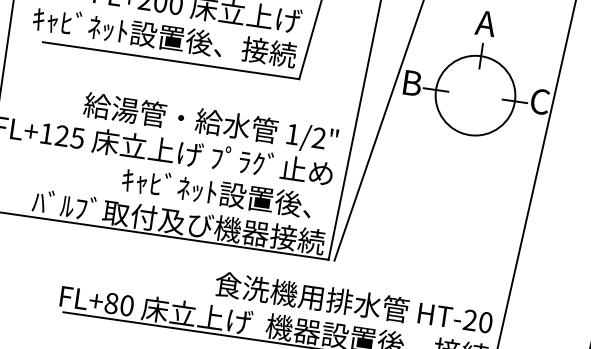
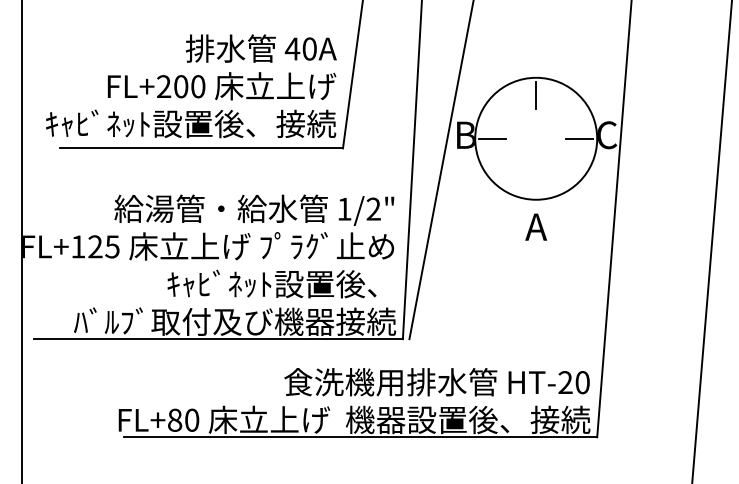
text: (486, 22) -> (536, 226), moved
circle: (474, 95) -> (535, 138), size x1.4

